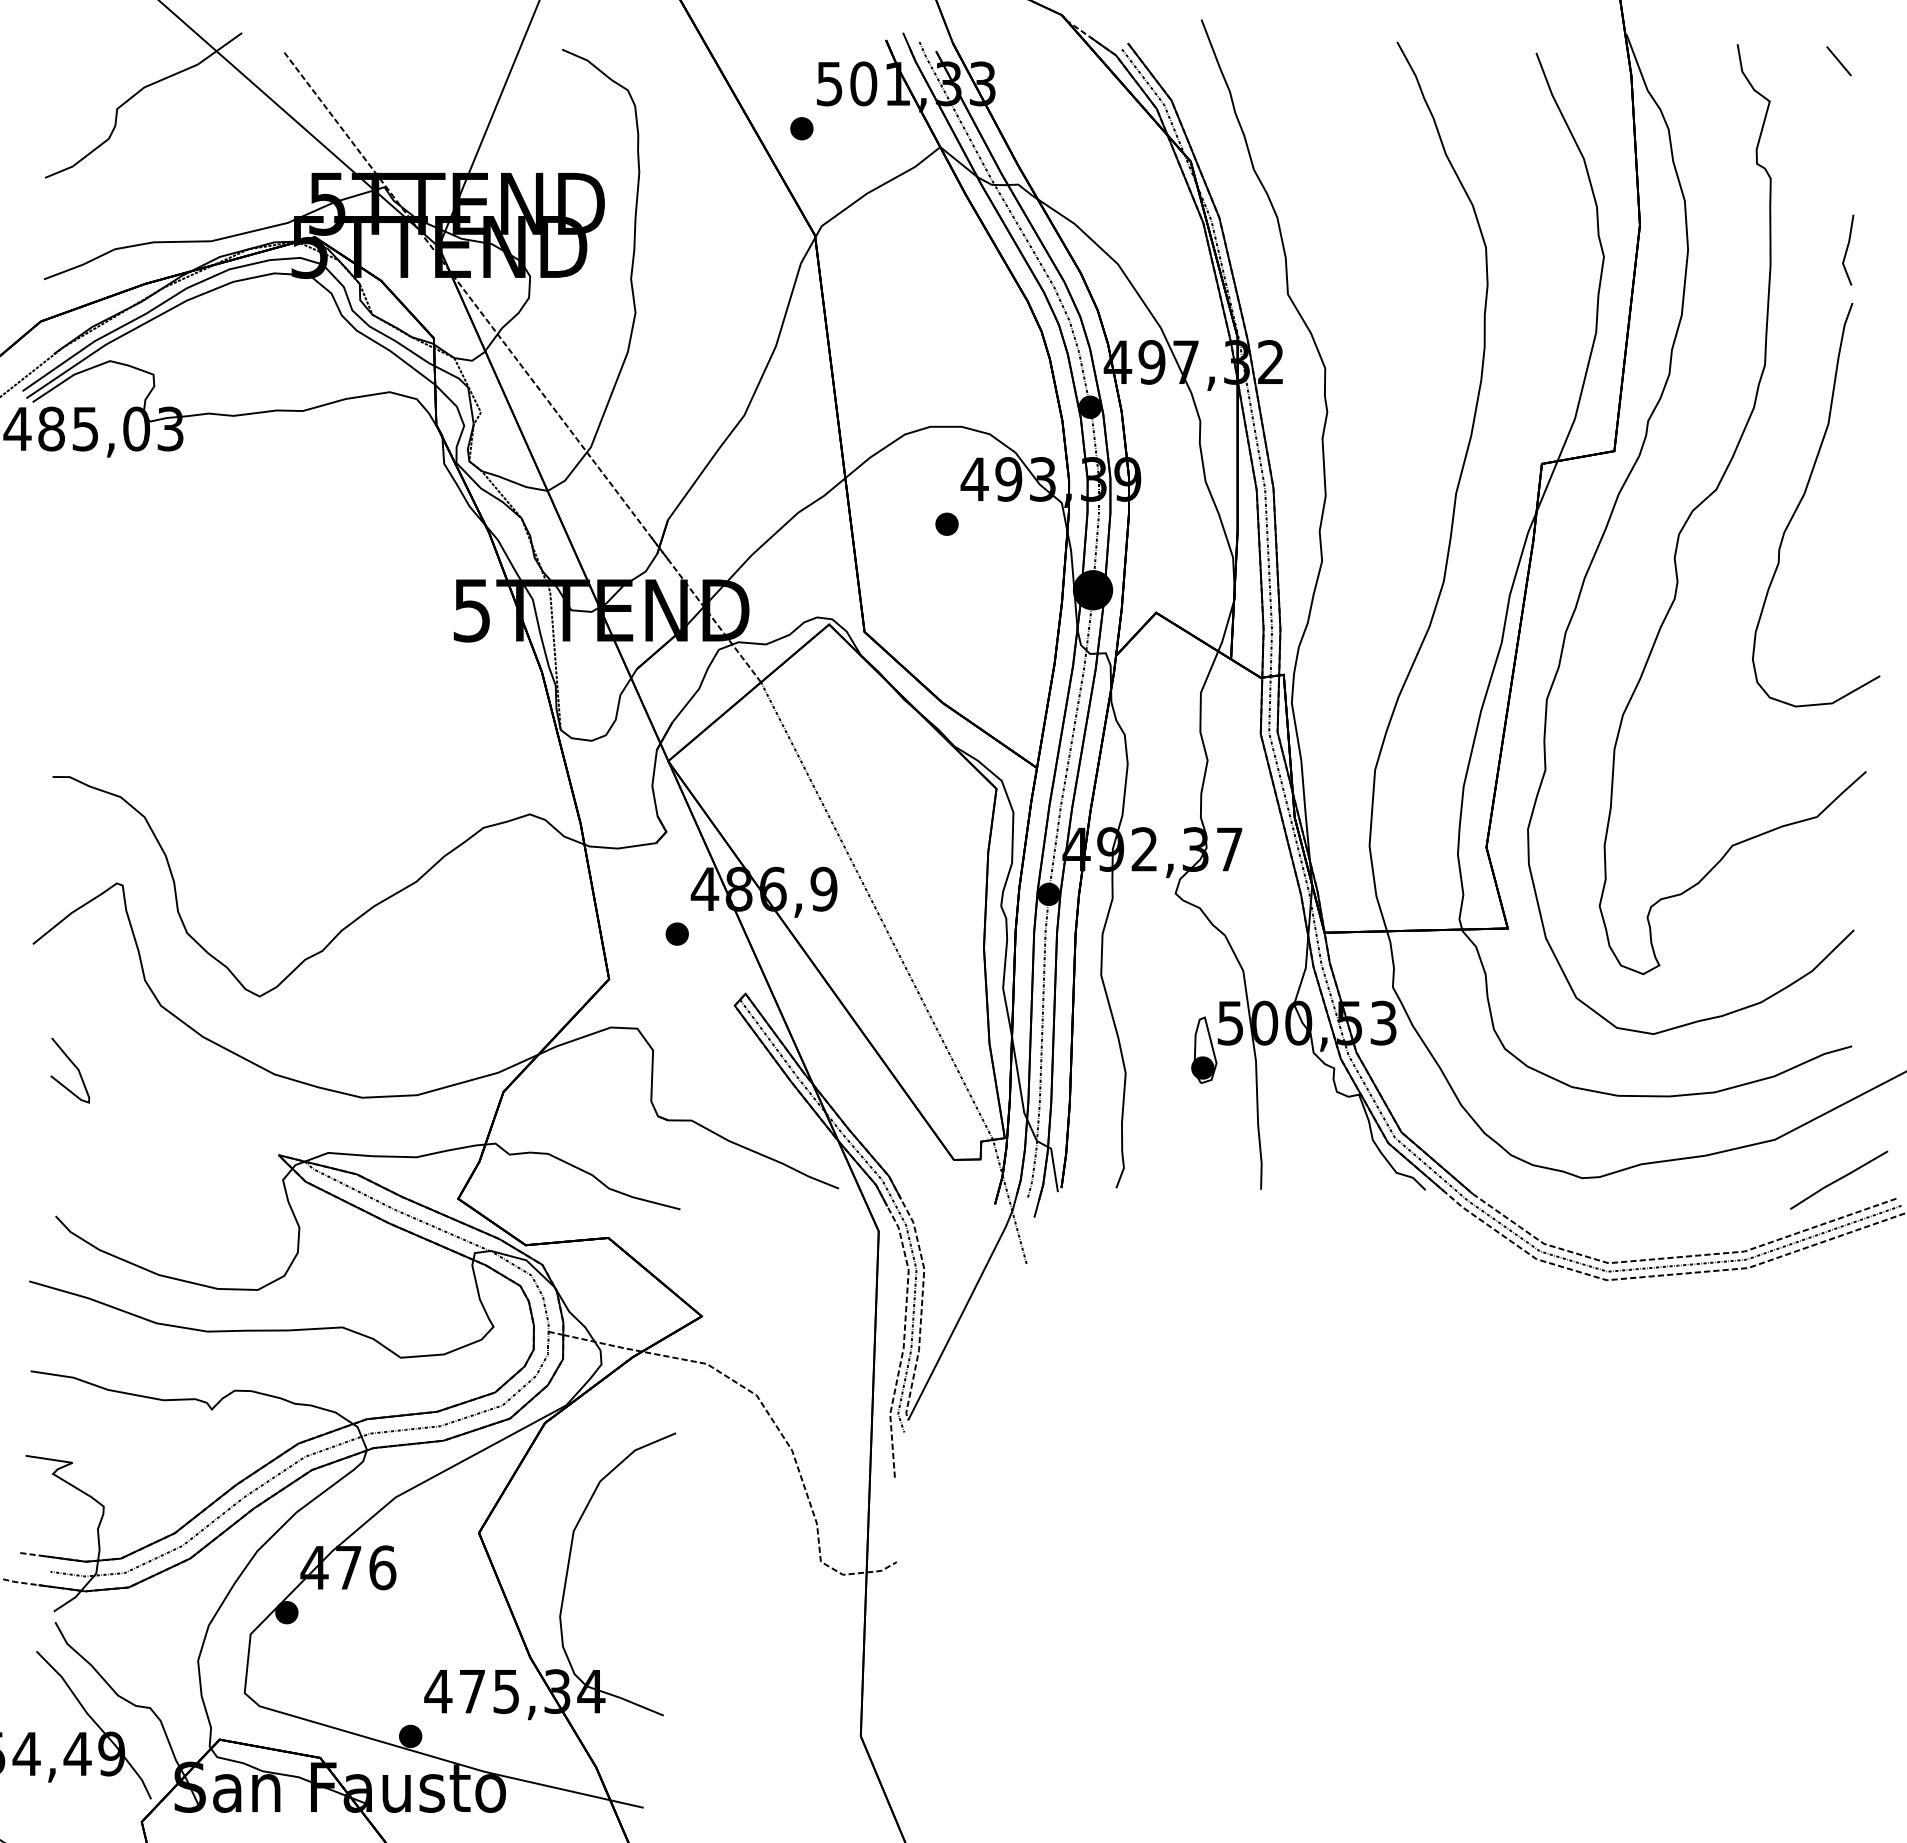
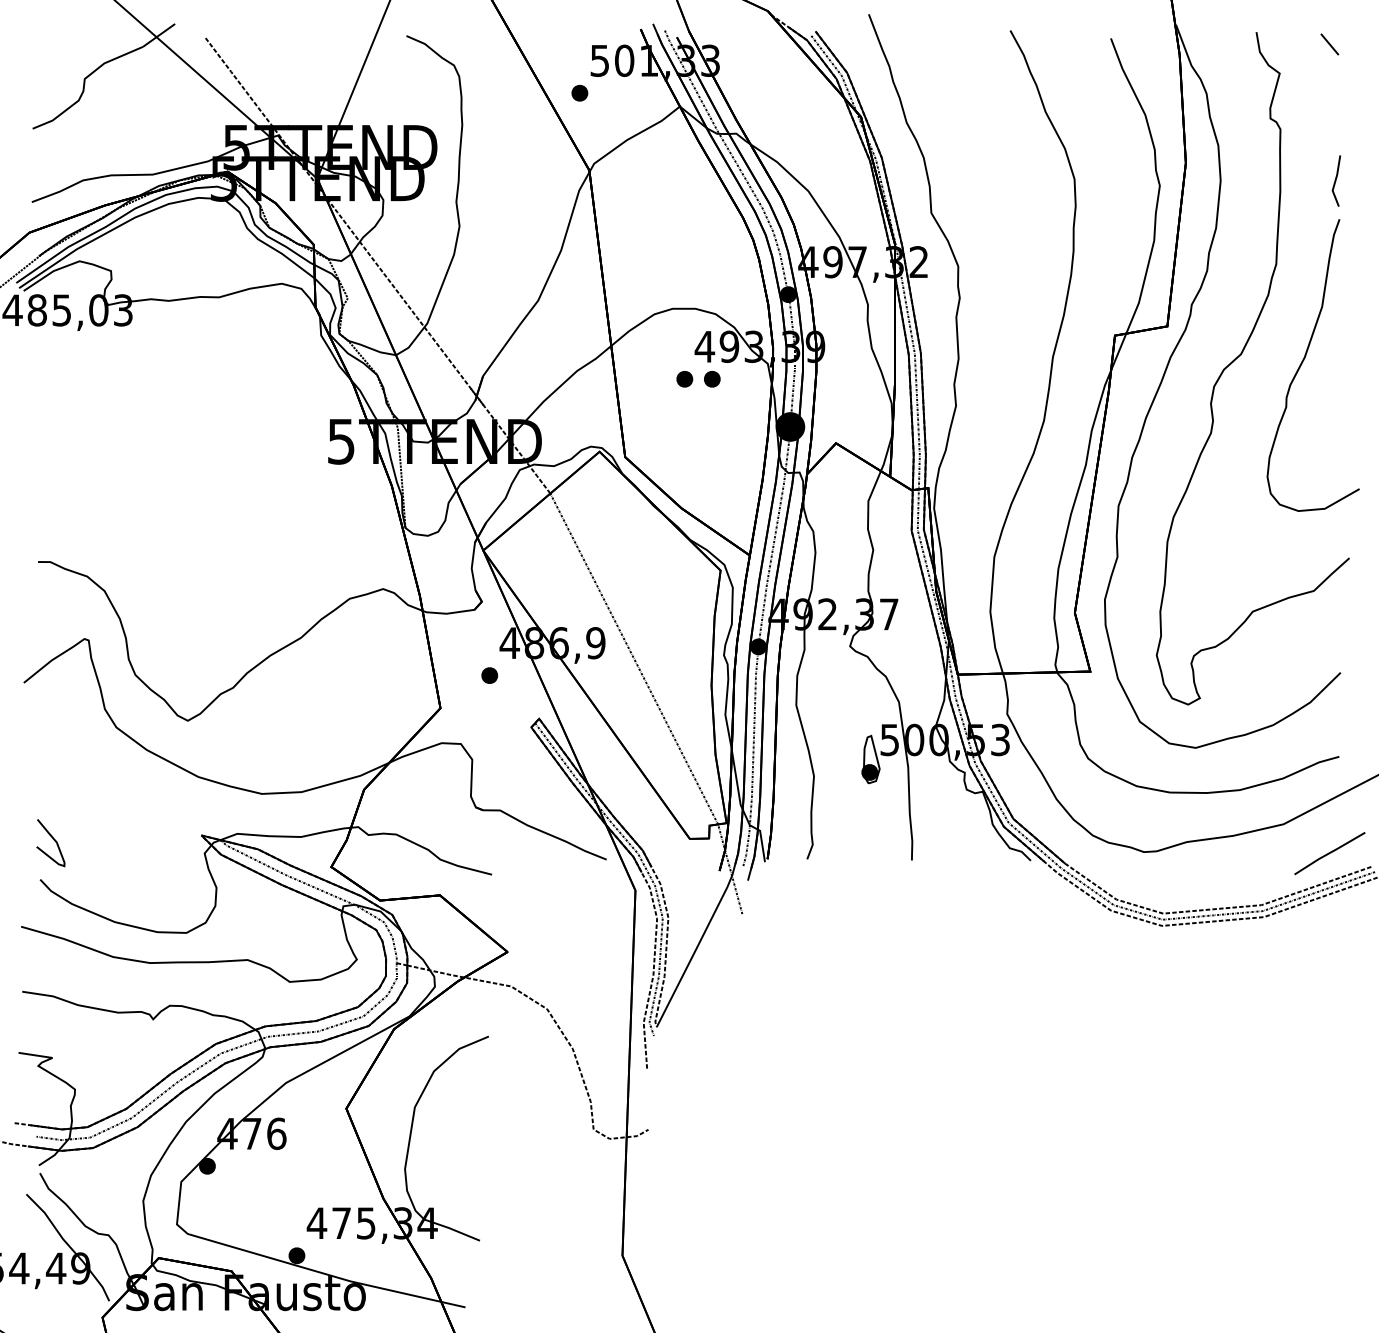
part: (984, 523) -> (711, 378), added
curve: (74, 1066) -> (53, 840), moved

